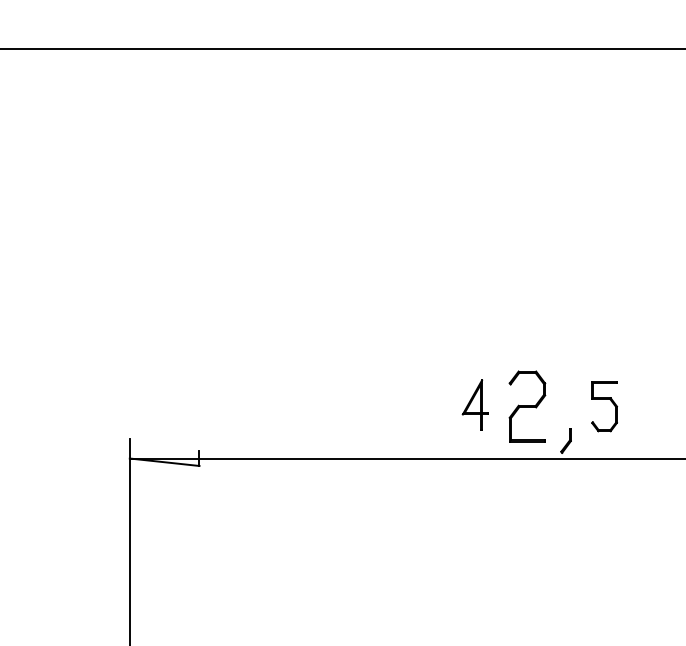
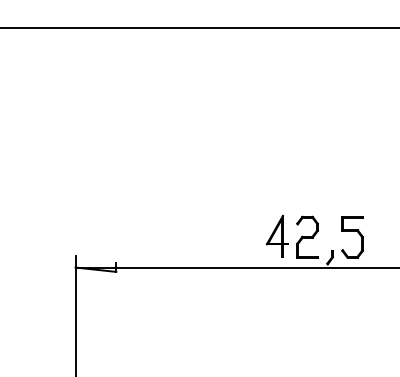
part: (474, 403) -> (276, 235), size x1.43
part: (604, 406) -> (352, 237), size x1.43

